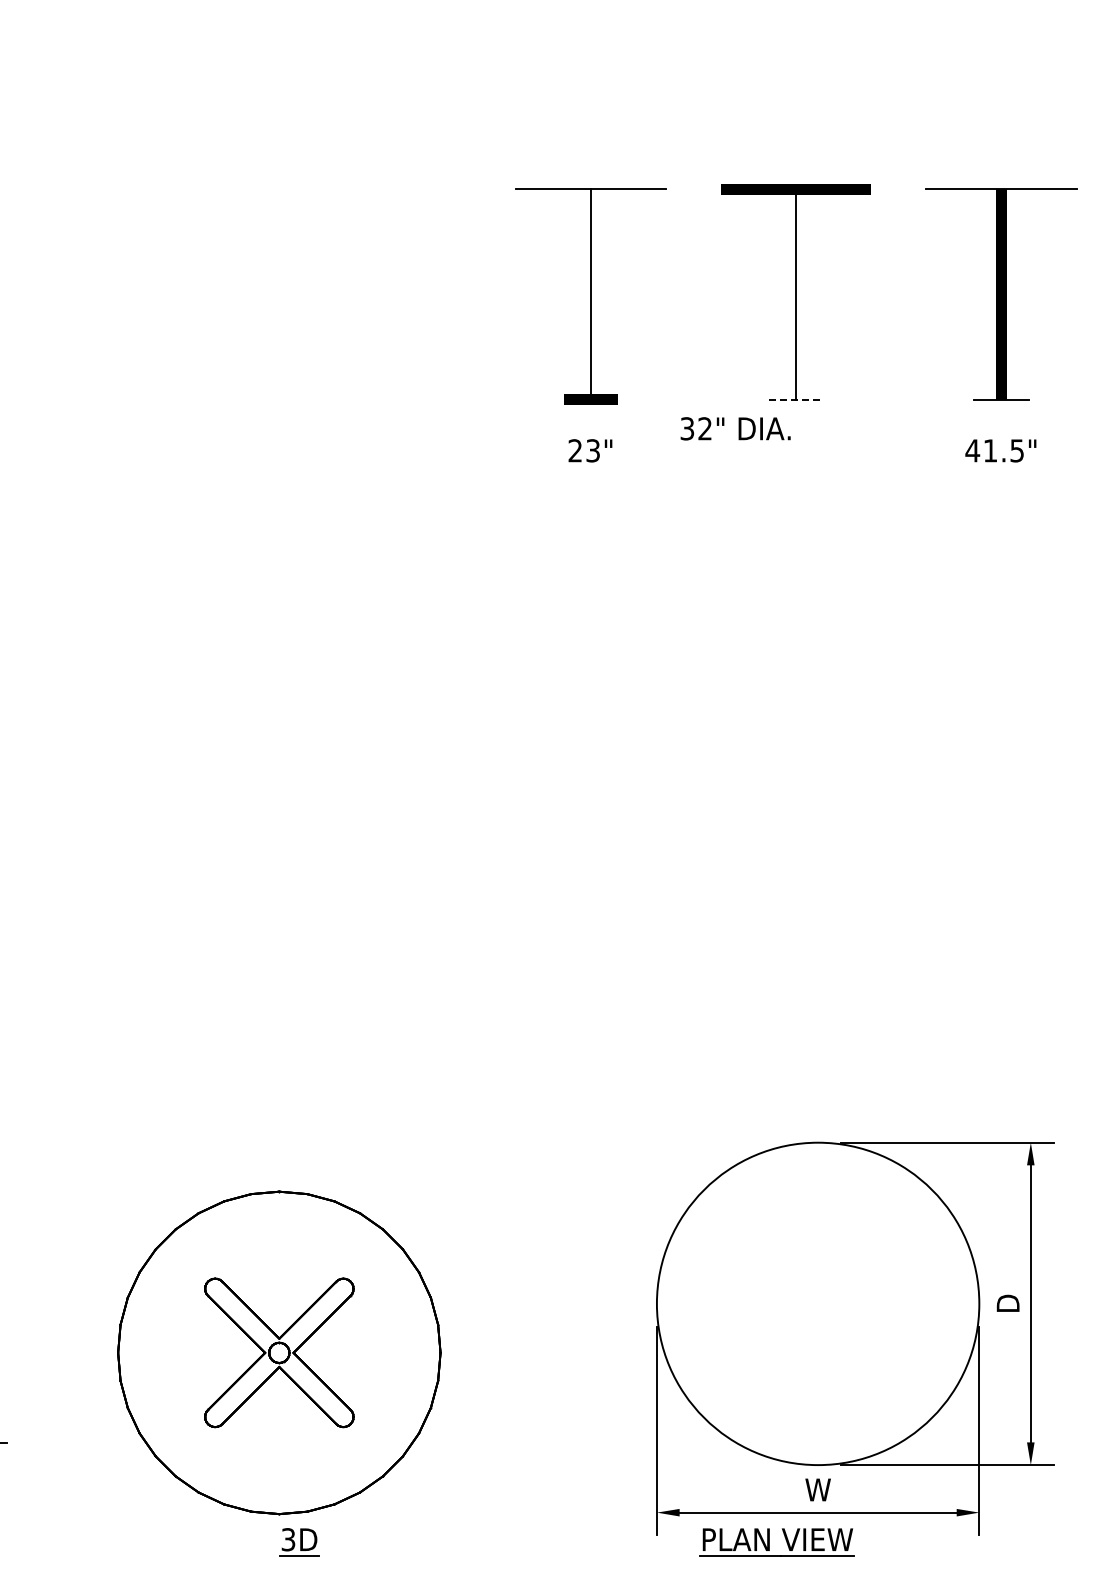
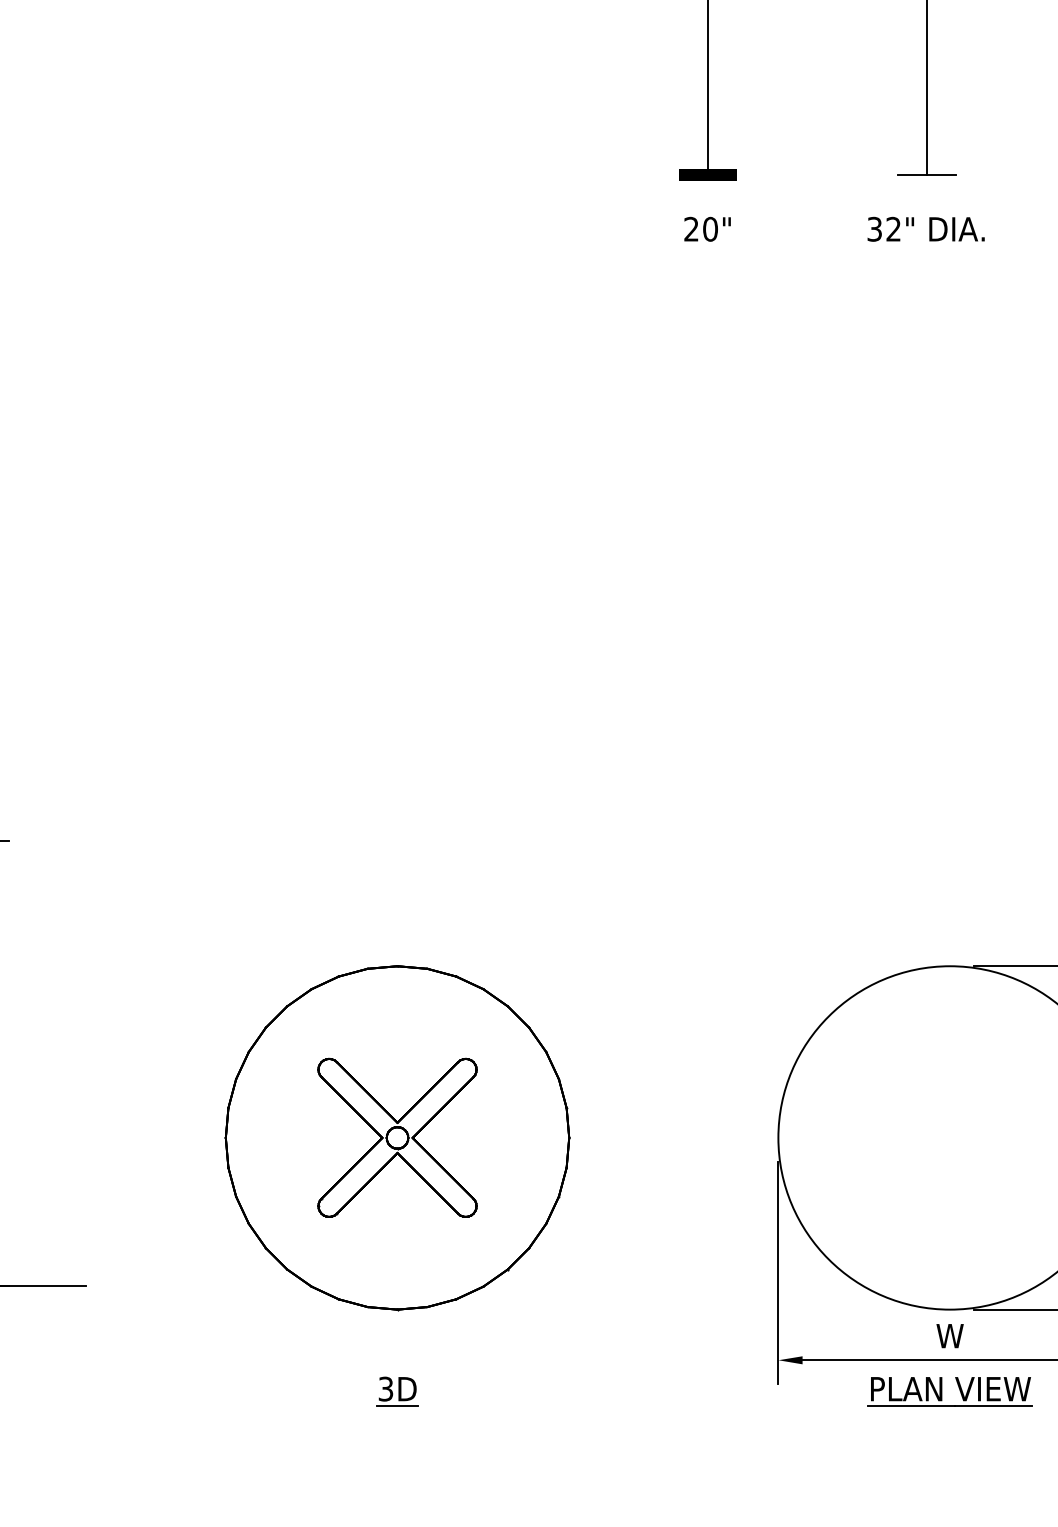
line: (796, 399) -> (927, 174), dashed -> solid
text: (735, 428) -> (925, 228), moved
text: (593, 450) -> (710, 228), 23" -> 20"
part: (279, 1352) -> (397, 1137), moved
part: (769, 1542) -> (941, 1392), moved

